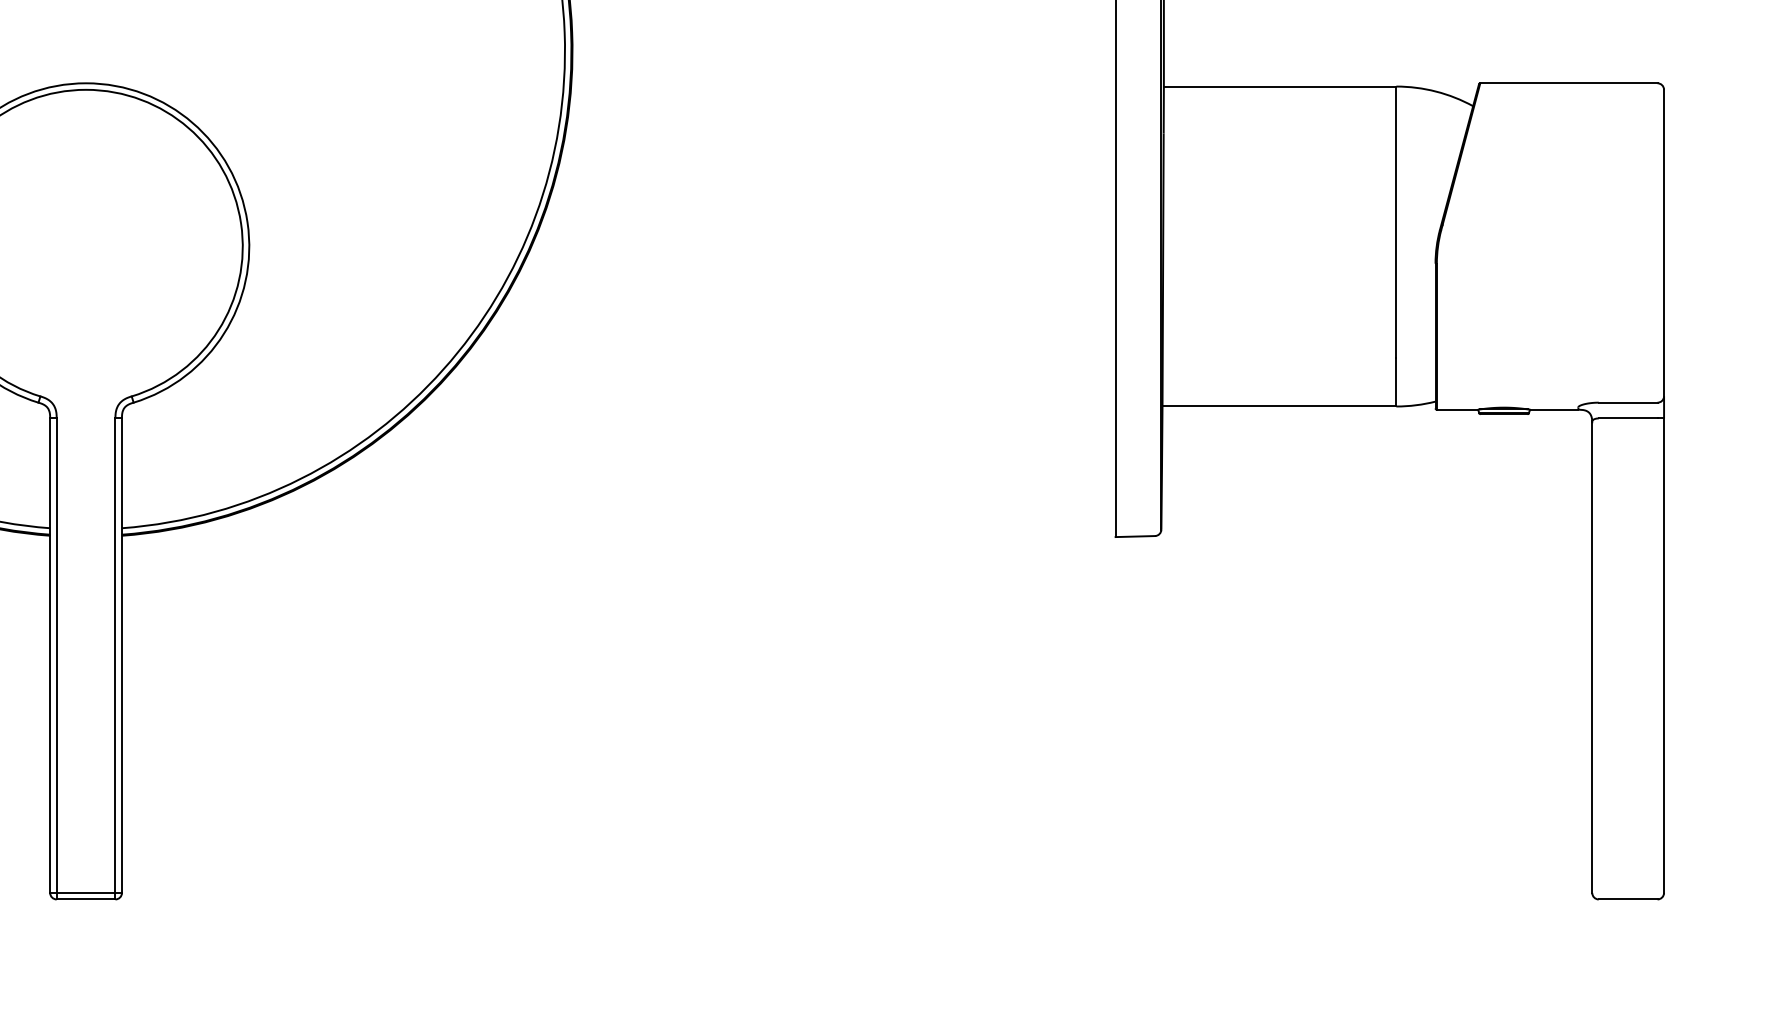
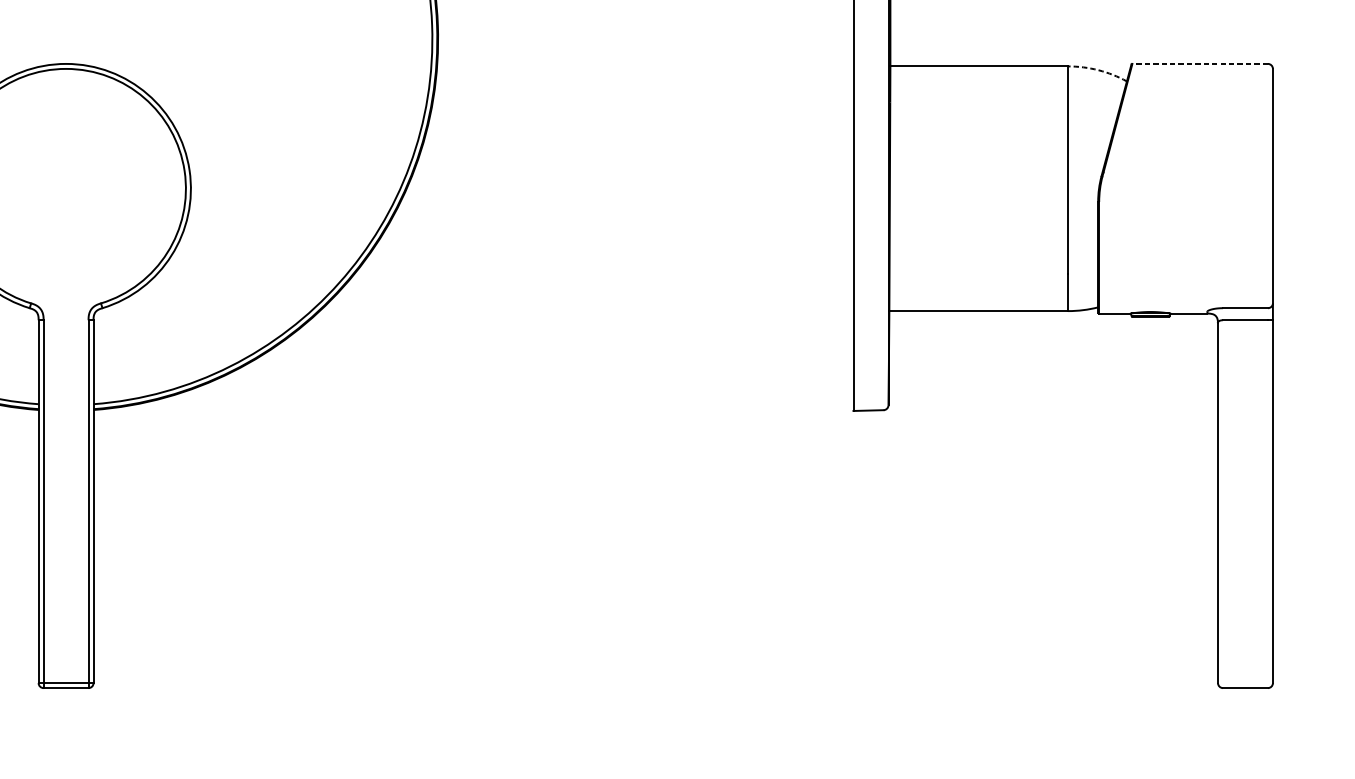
line: (1568, 83) -> (1199, 64), solid -> dashed
arc: (1436, 91) -> (1098, 70), solid -> dashed

